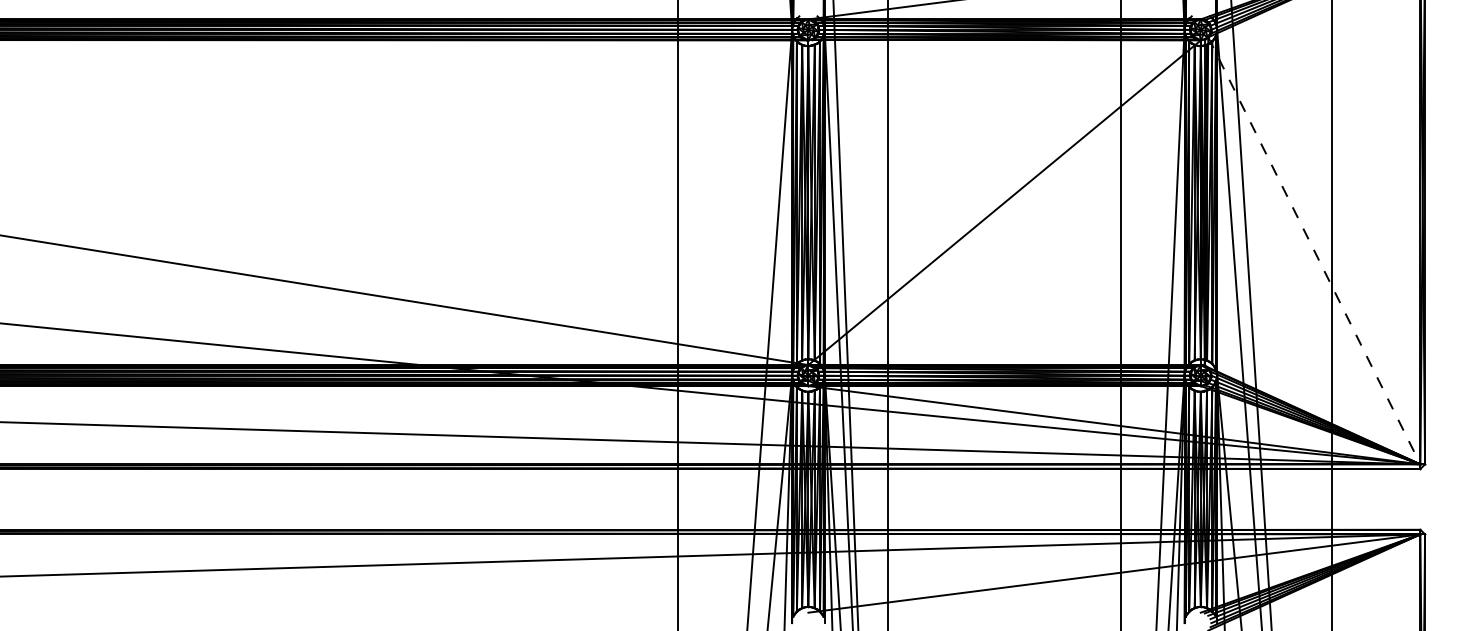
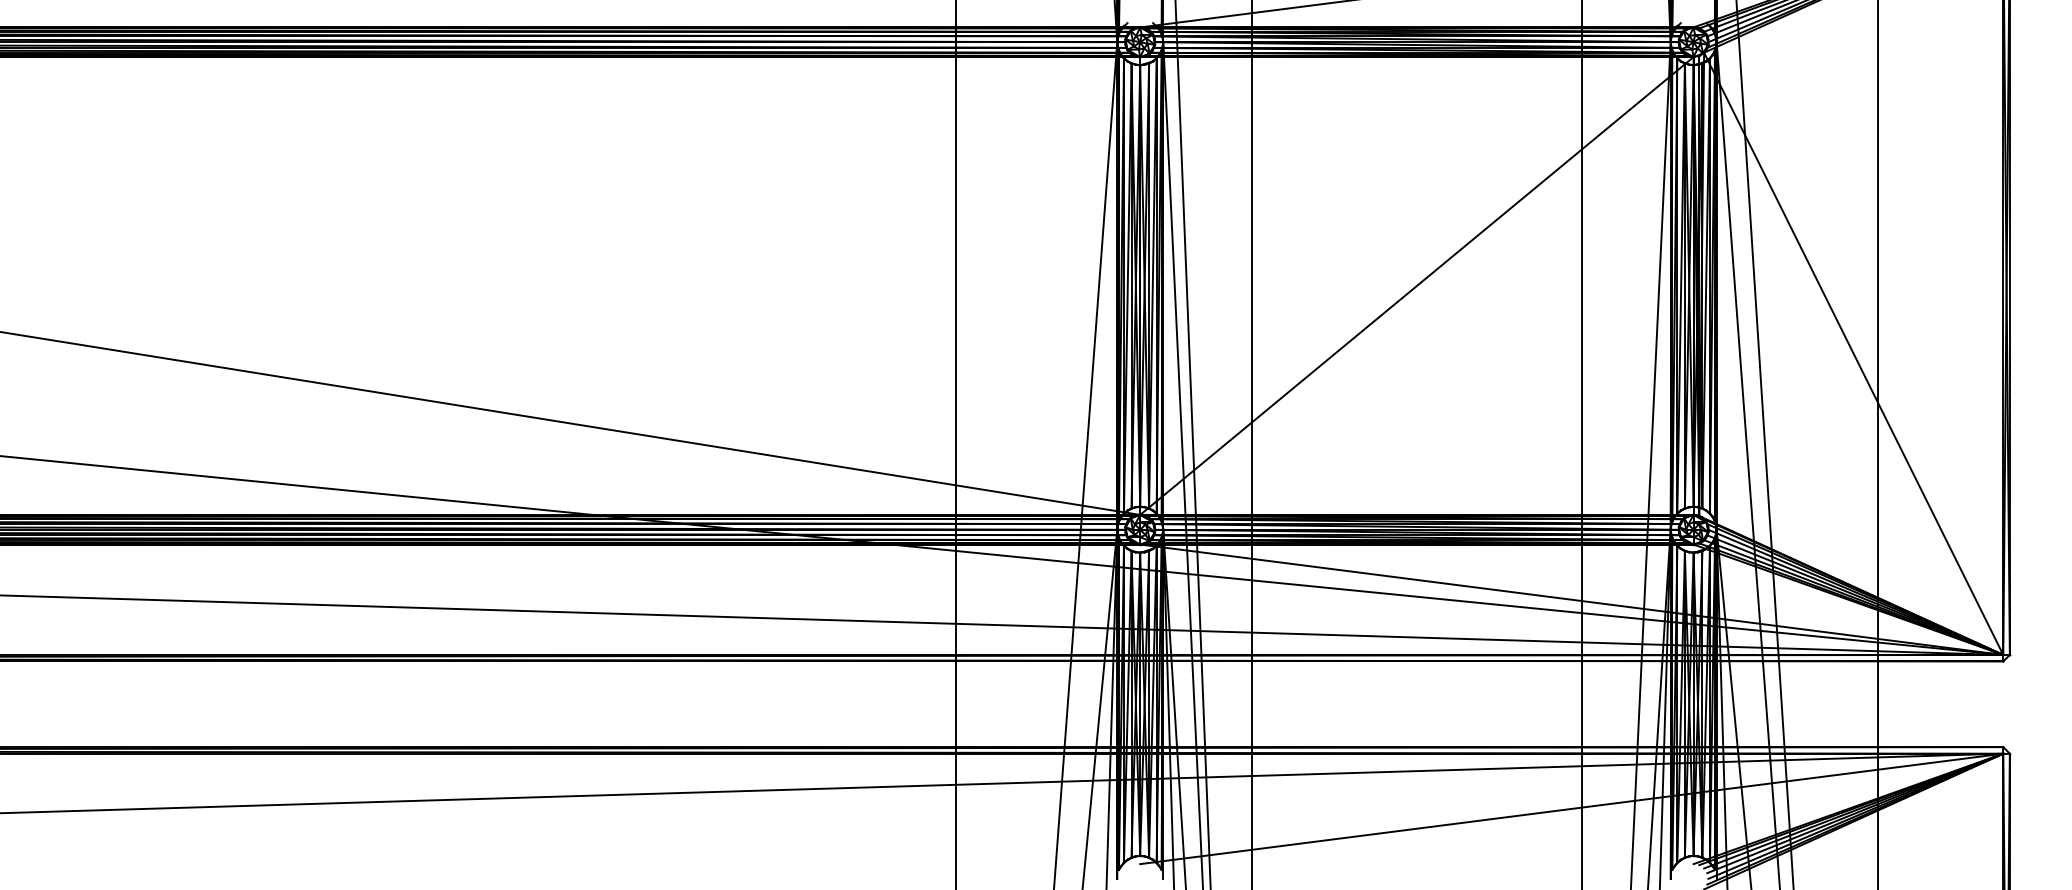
line: (1314, 251) -> (1853, 354), dashed -> solid

